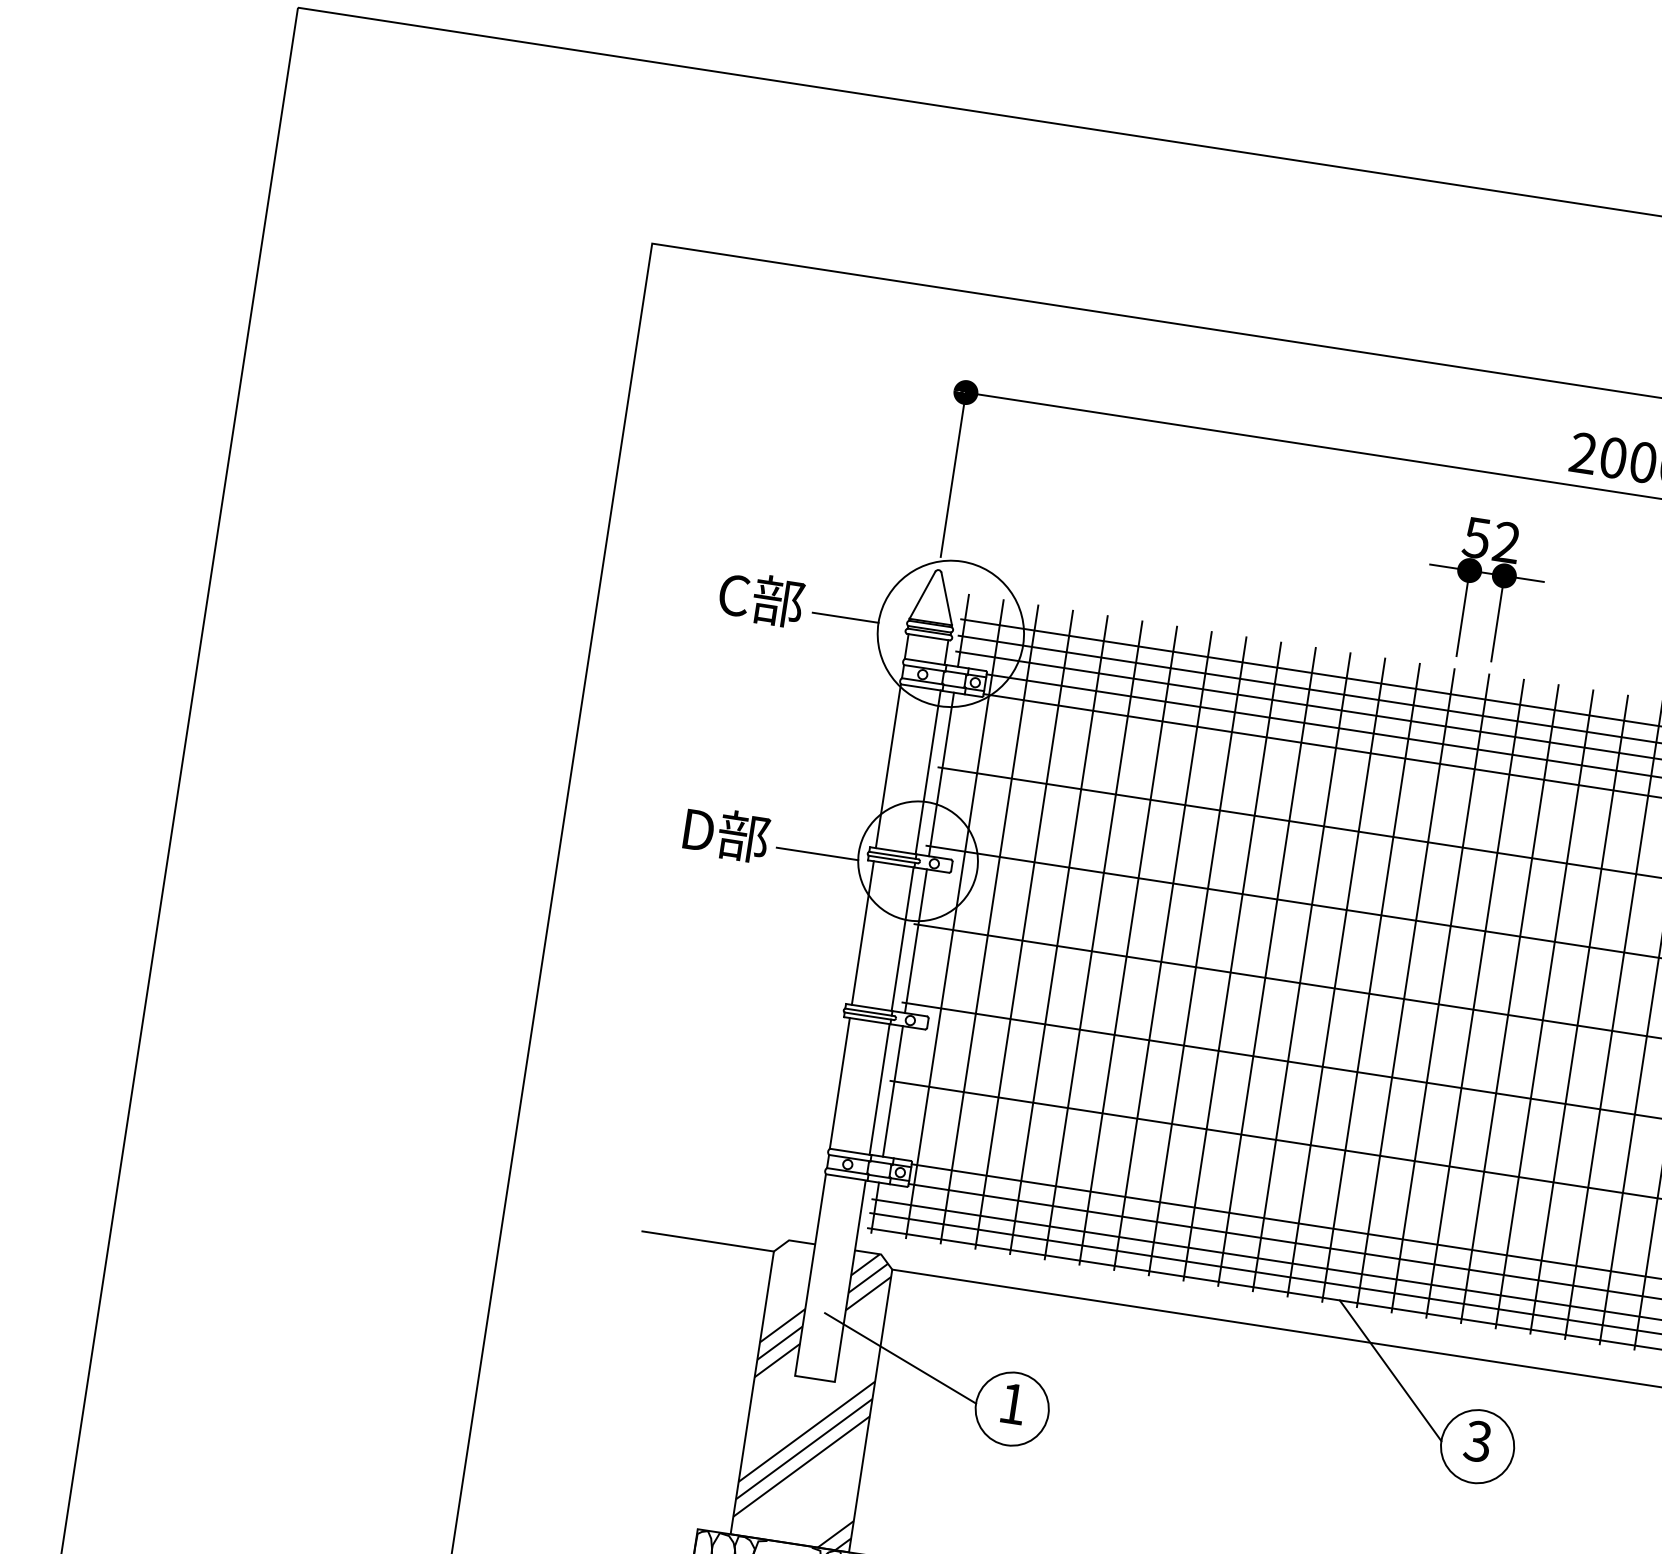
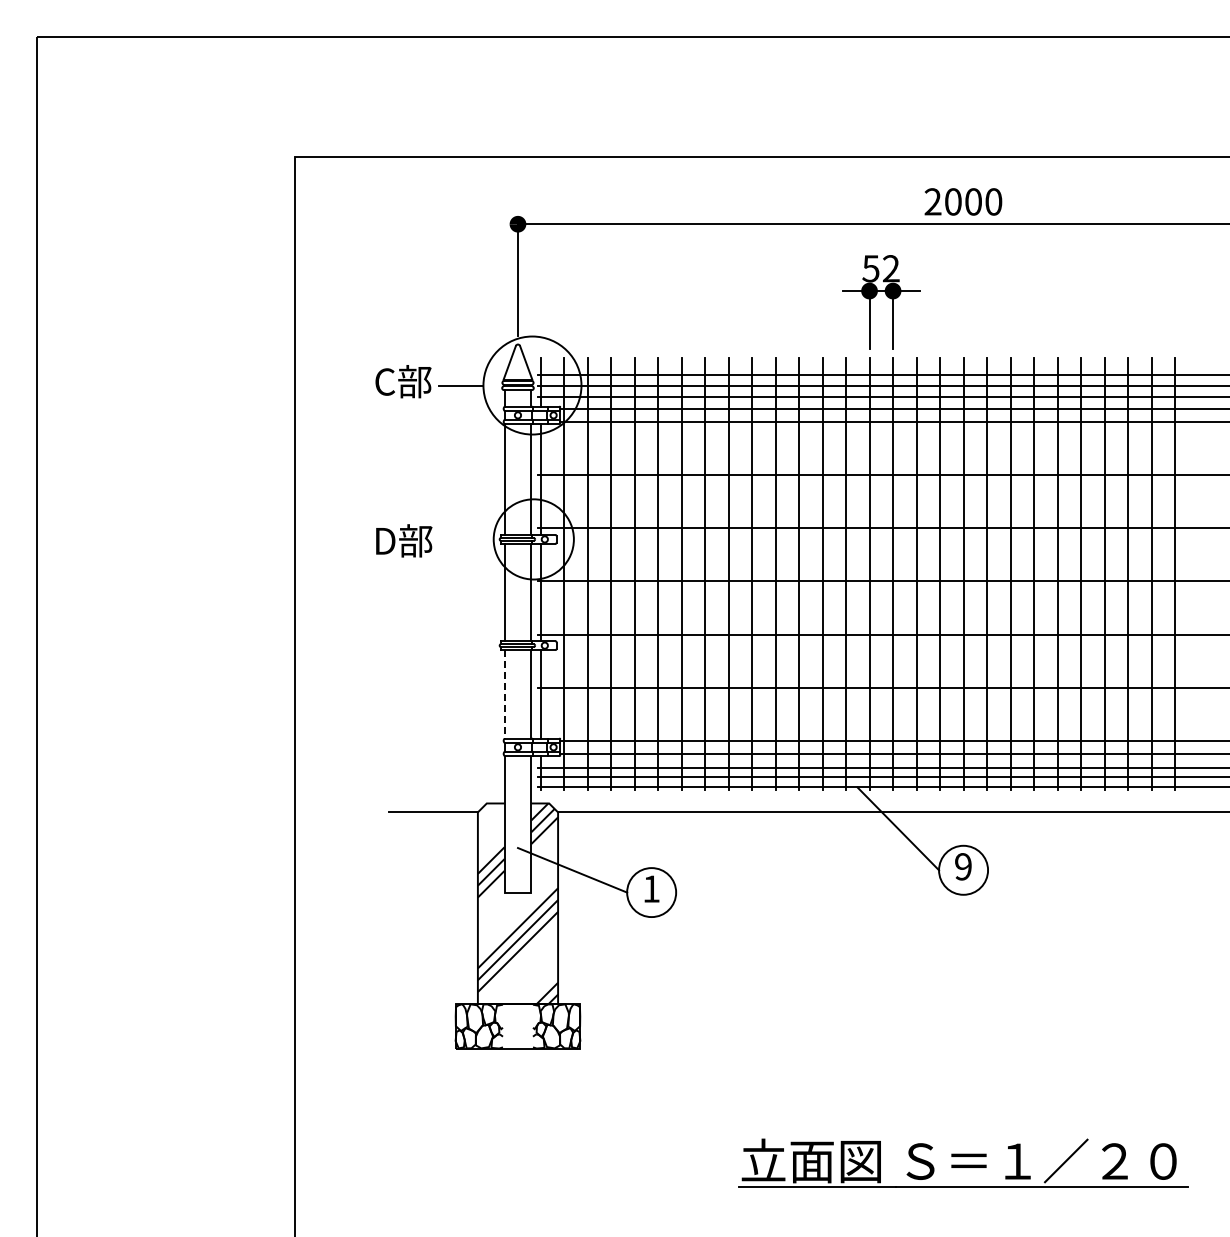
line: (817, 853) -> (466, 544), removed
line: (839, 1083) -> (504, 694), solid -> dashed
text: (1476, 1440) -> (962, 866), 3 -> 9

